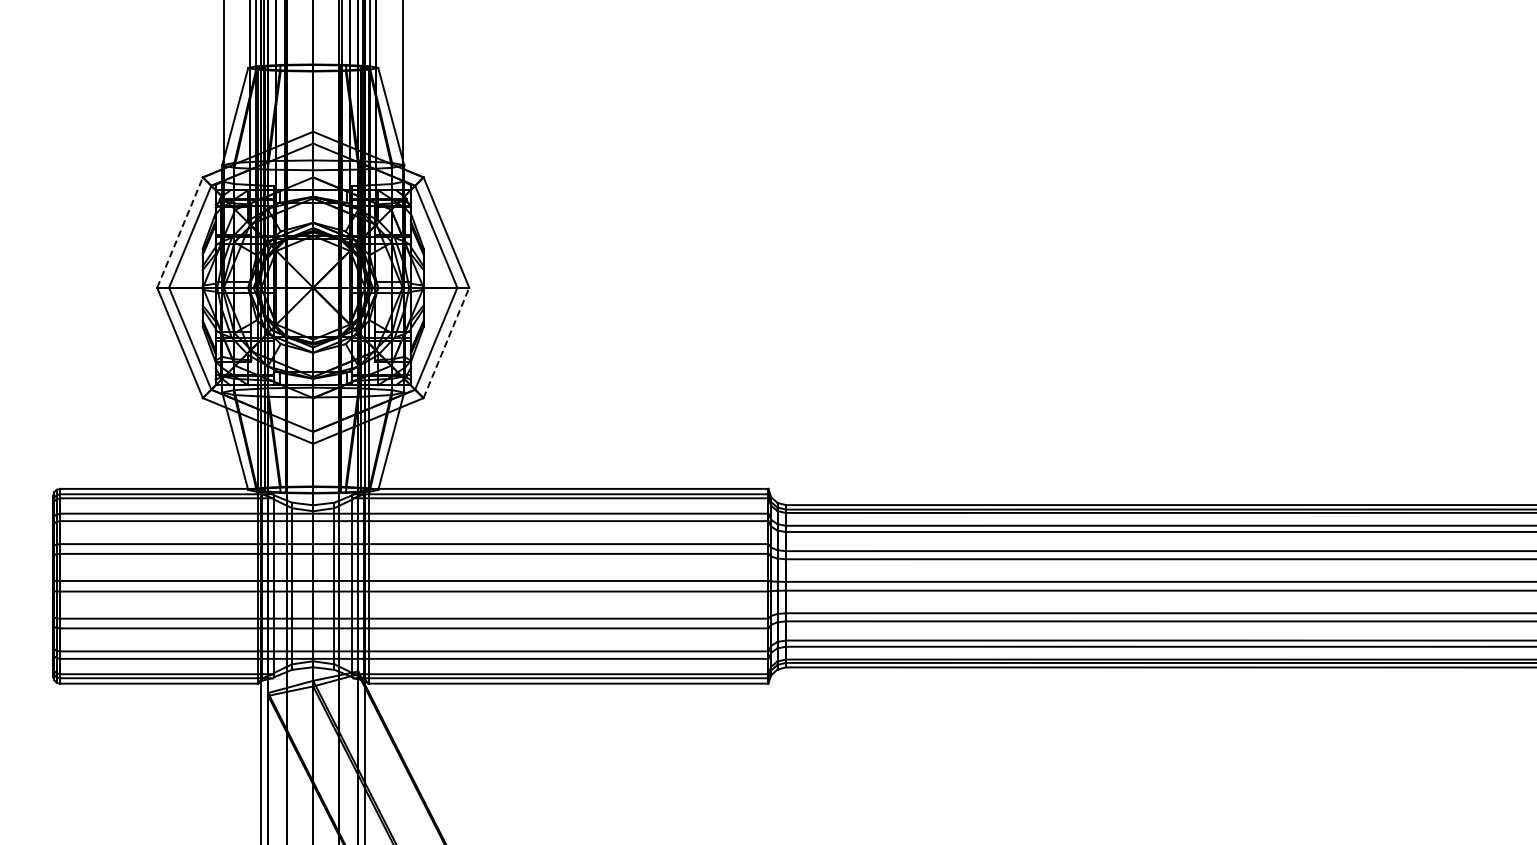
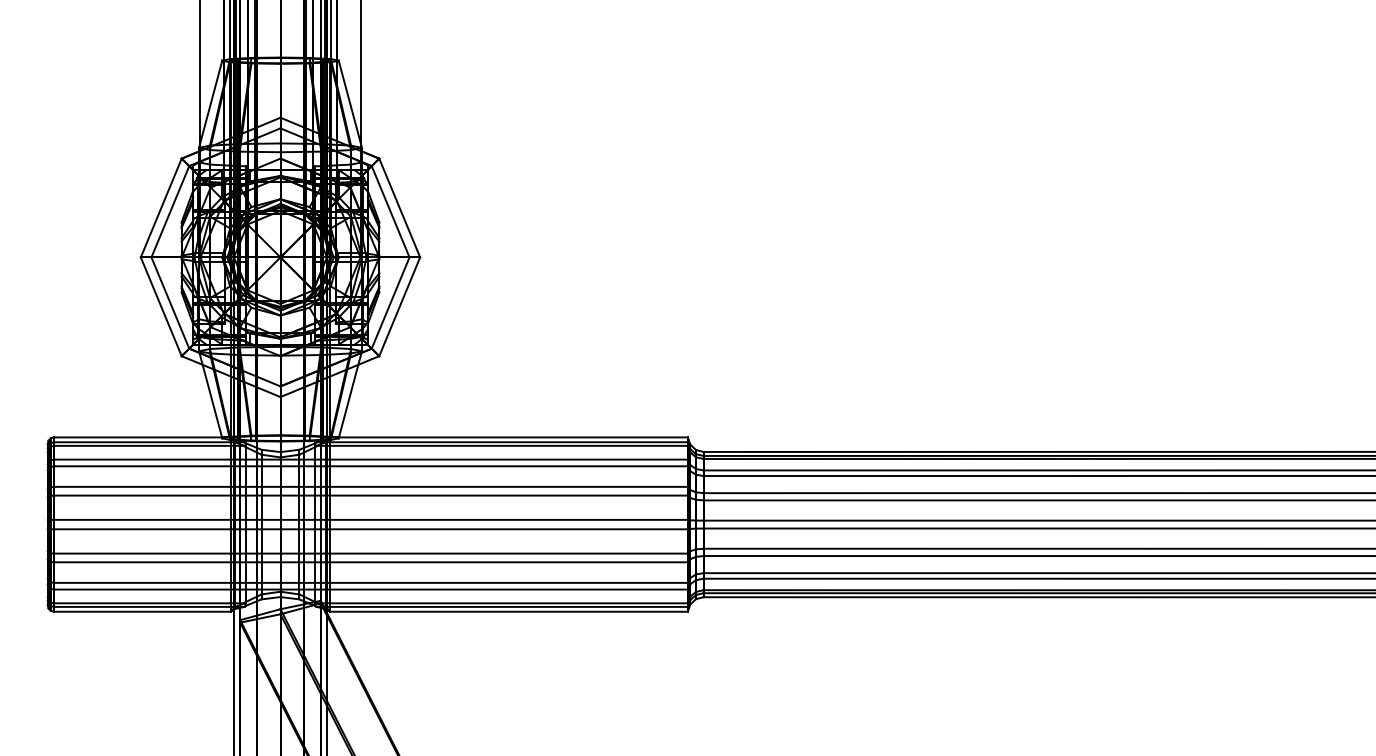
line: (180, 232) -> (161, 207), dashed -> solid
line: (446, 342) -> (399, 306), dashed -> solid

